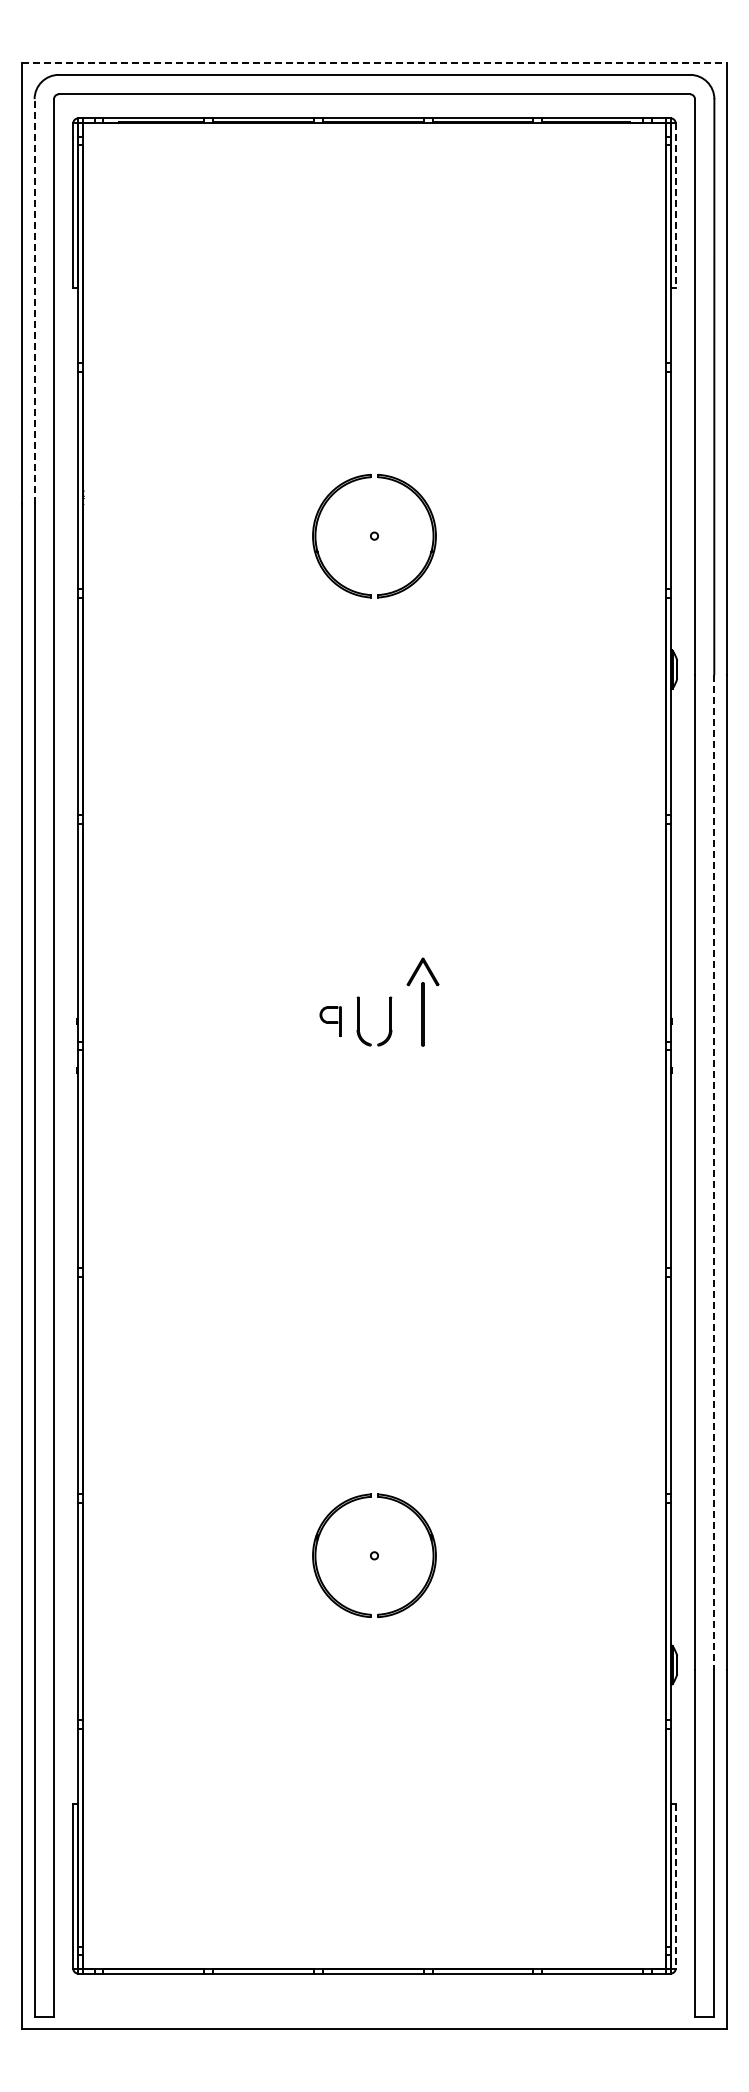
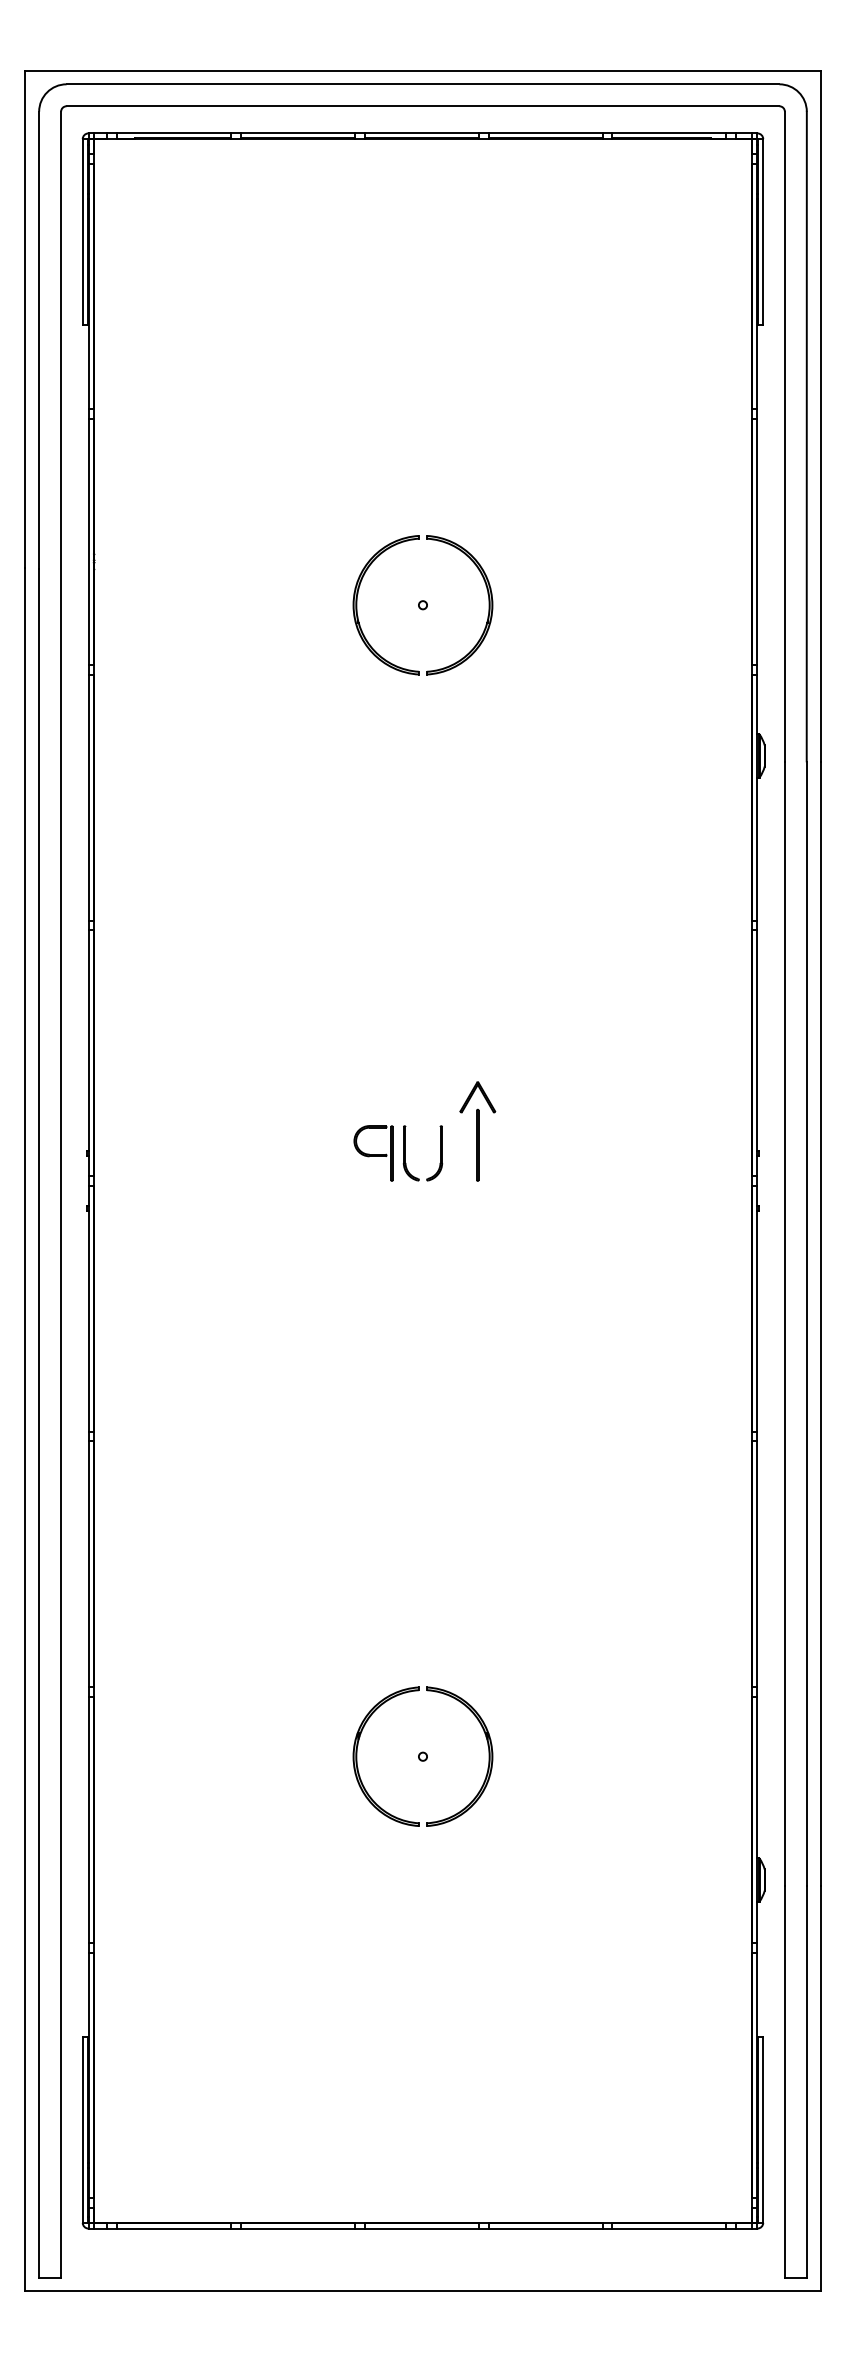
line: (374, 62) -> (423, 70), dashed -> solid
line: (675, 206) -> (762, 232), dashed -> solid
line: (34, 301) -> (39, 340), dashed -> solid
part: (330, 1021) -> (373, 1153), size x1.67
line: (714, 1172) -> (806, 1323), dashed -> solid
line: (675, 1886) -> (762, 2130), dashed -> solid

